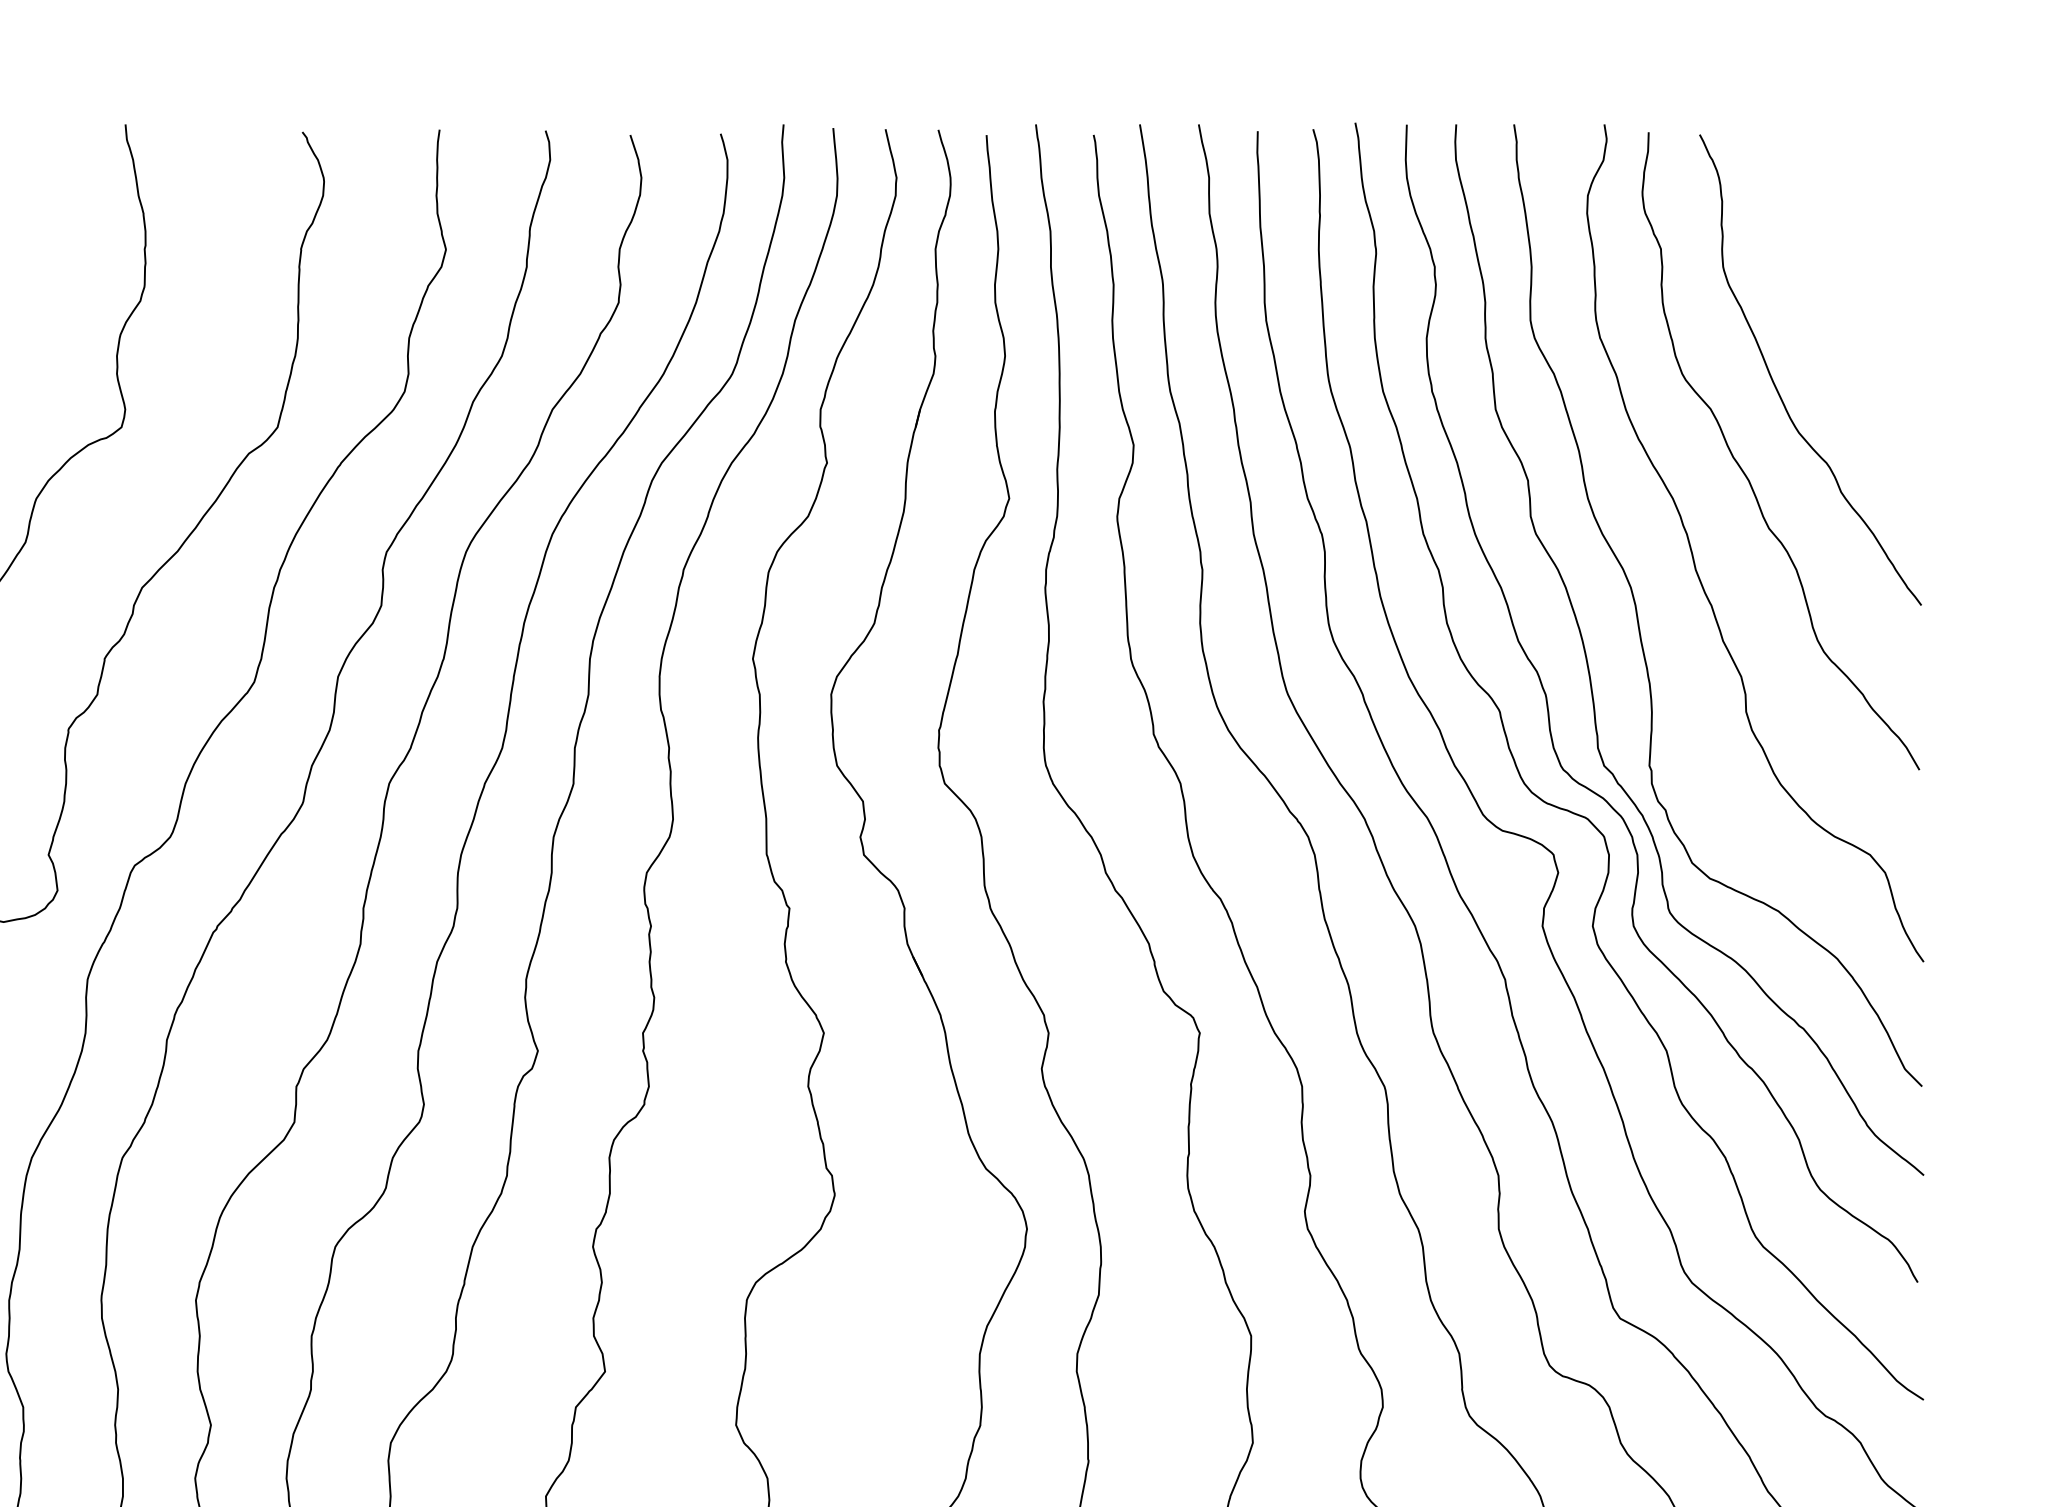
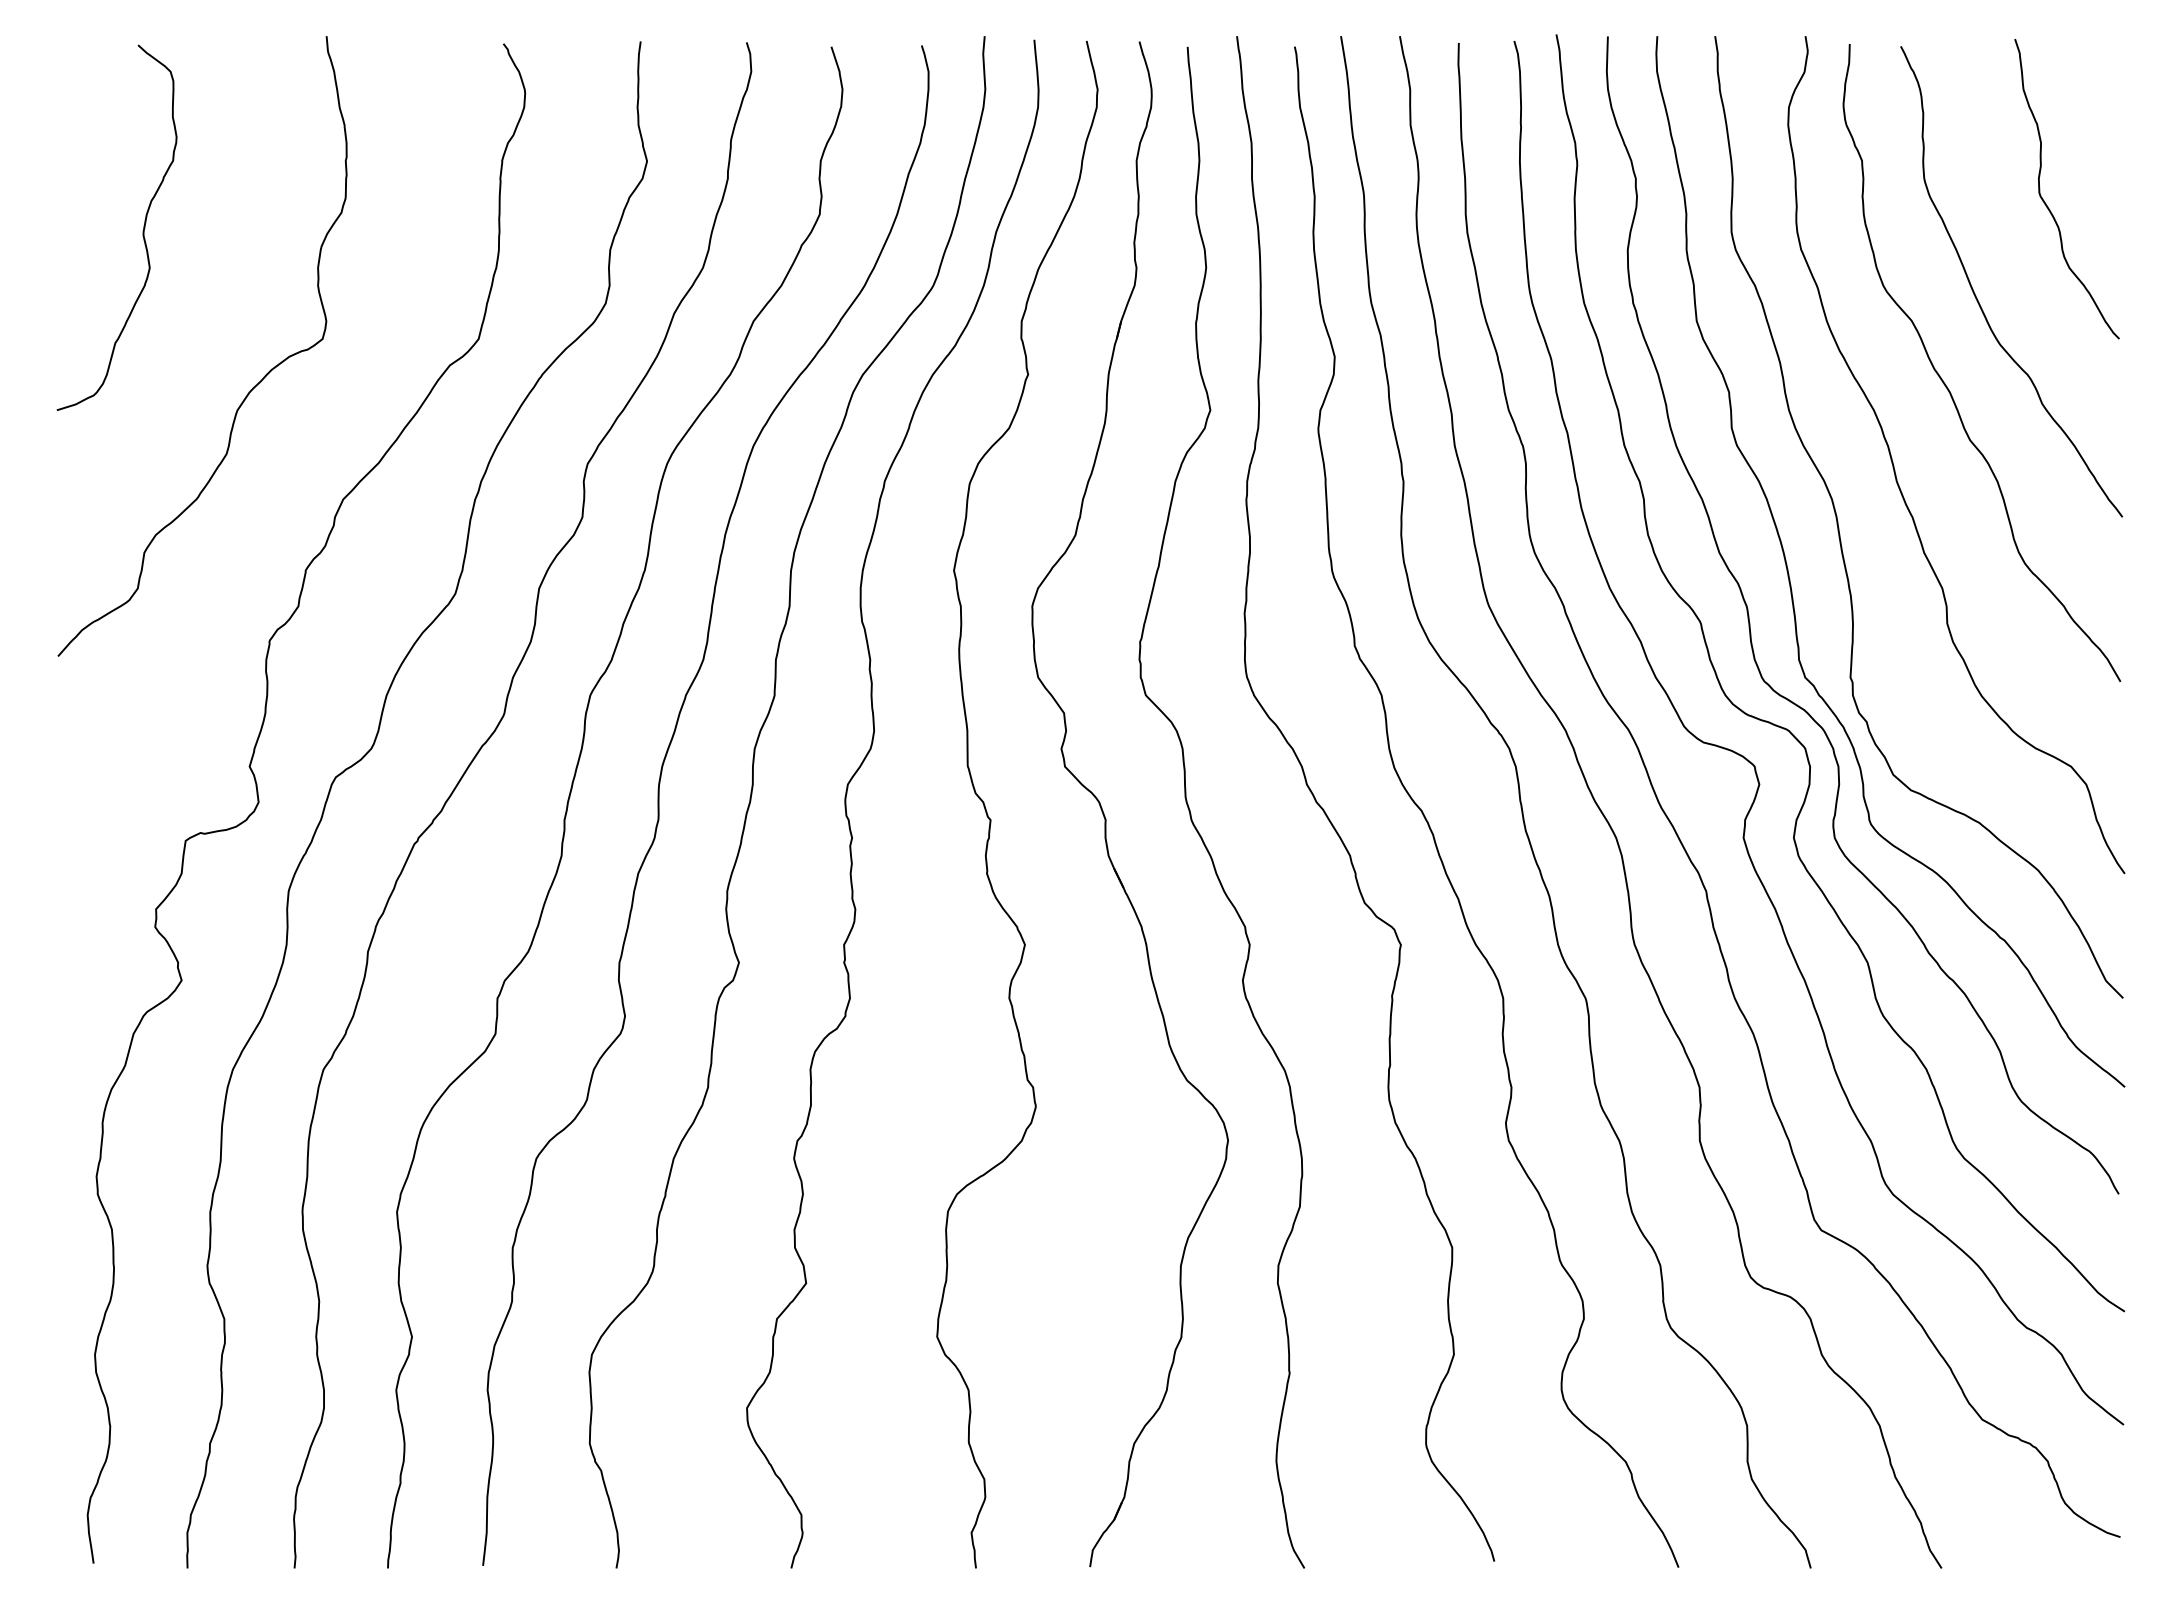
curve: (1845, 291) -> (2046, 203), added

